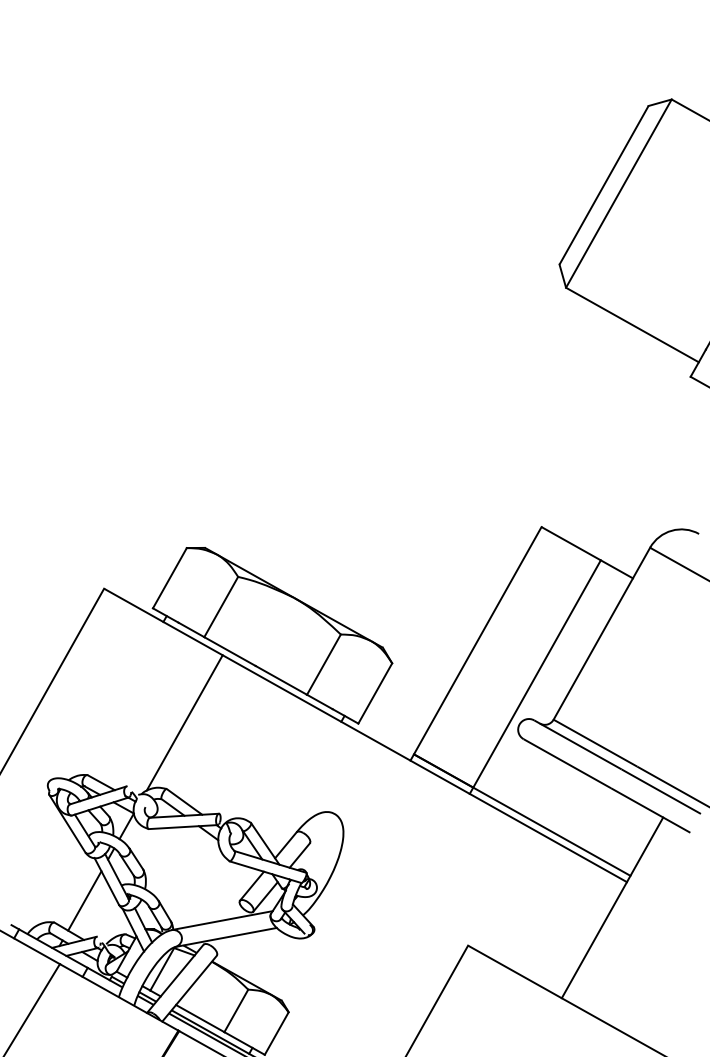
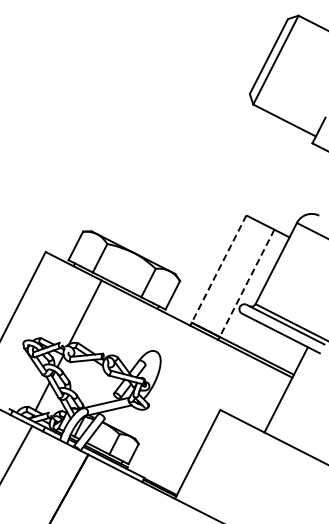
line: (476, 641) -> (218, 269), solid -> dashed
line: (535, 674) -> (246, 283), solid -> dashed

